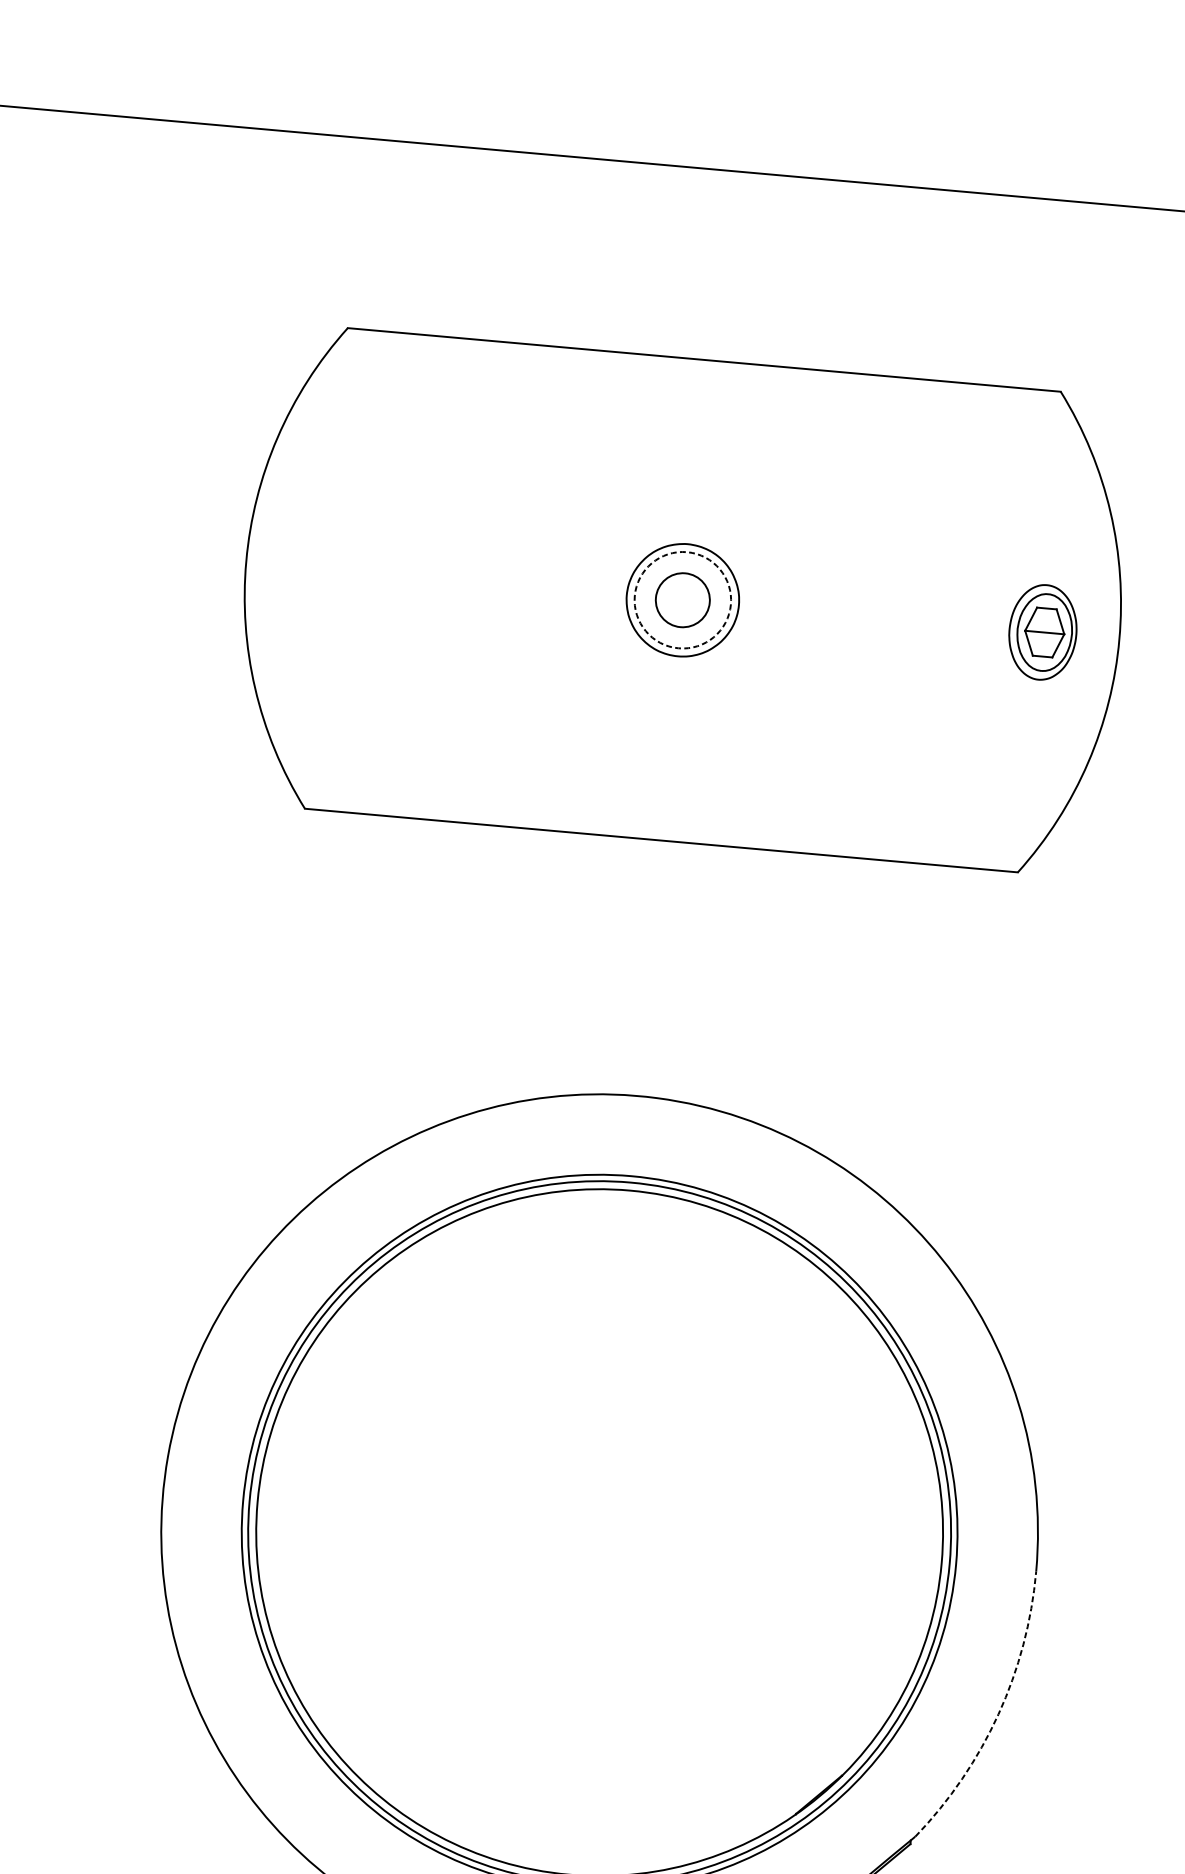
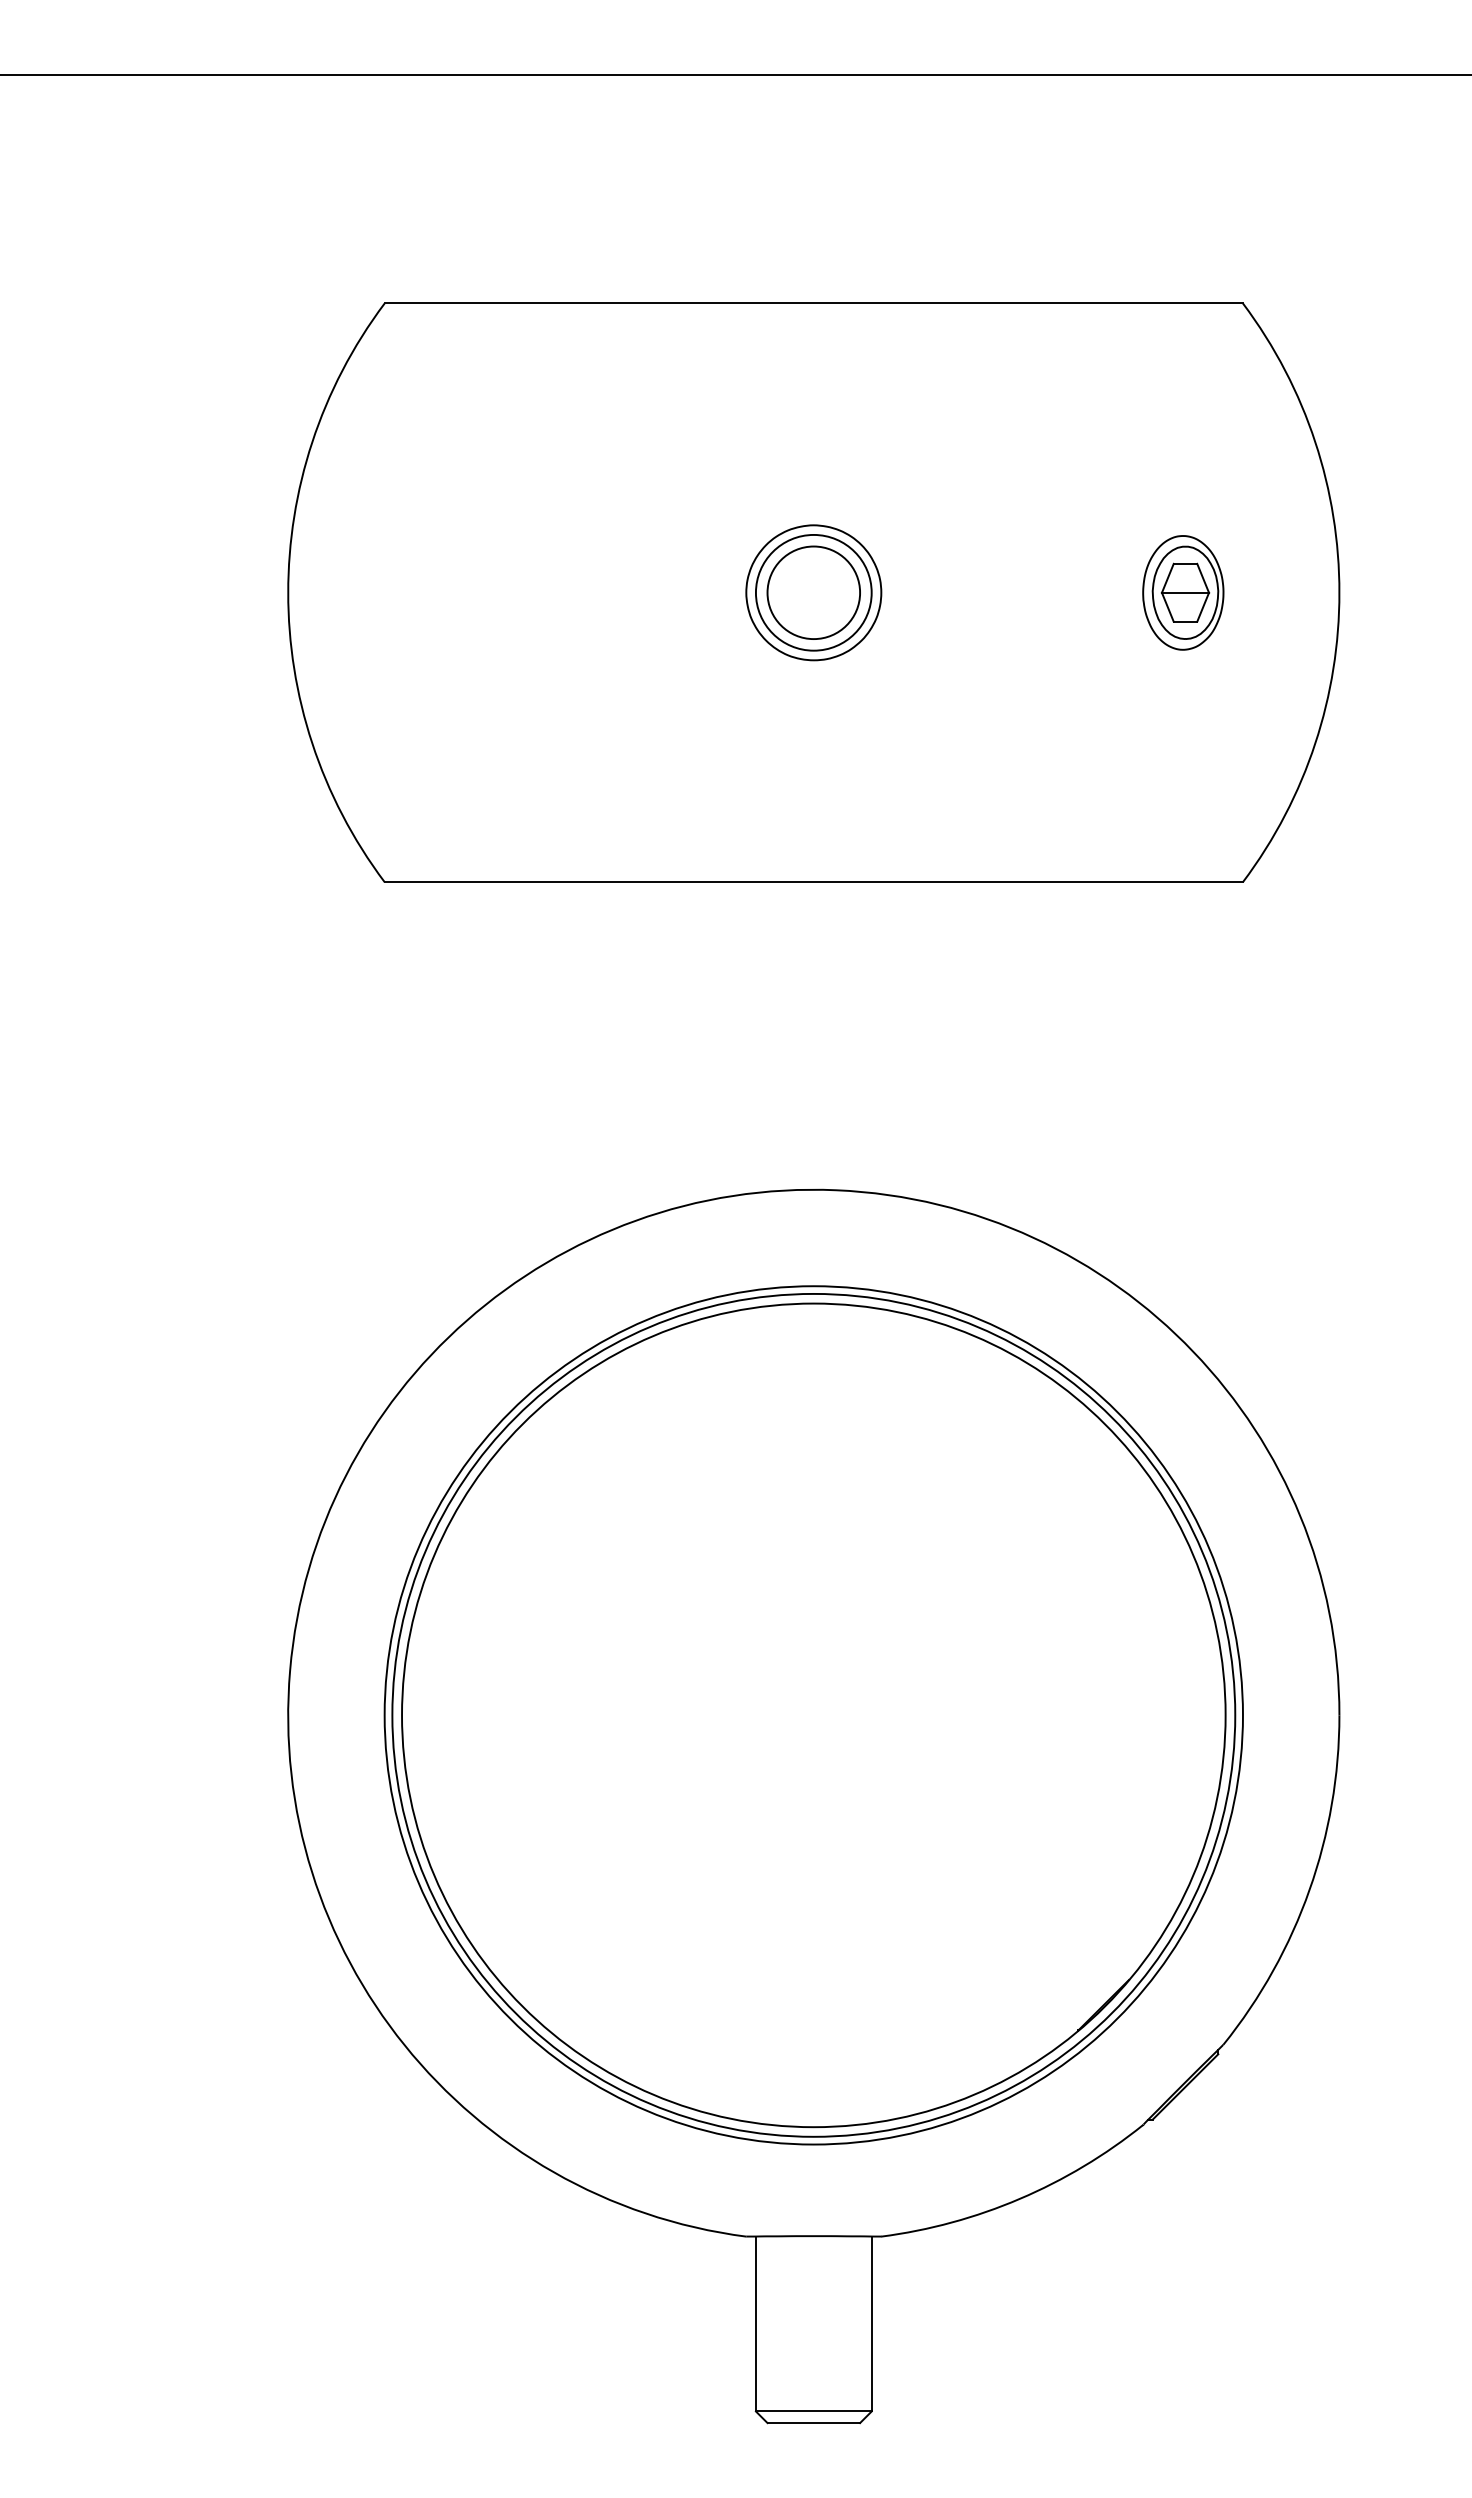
circle: (682, 599) -> (813, 592), dashed -> solid
circle: (682, 599) -> (813, 592), size x1.43
part: (1043, 632) -> (1183, 592), moved
arc: (998, 1714) -> (1309, 1889), dashed -> solid

